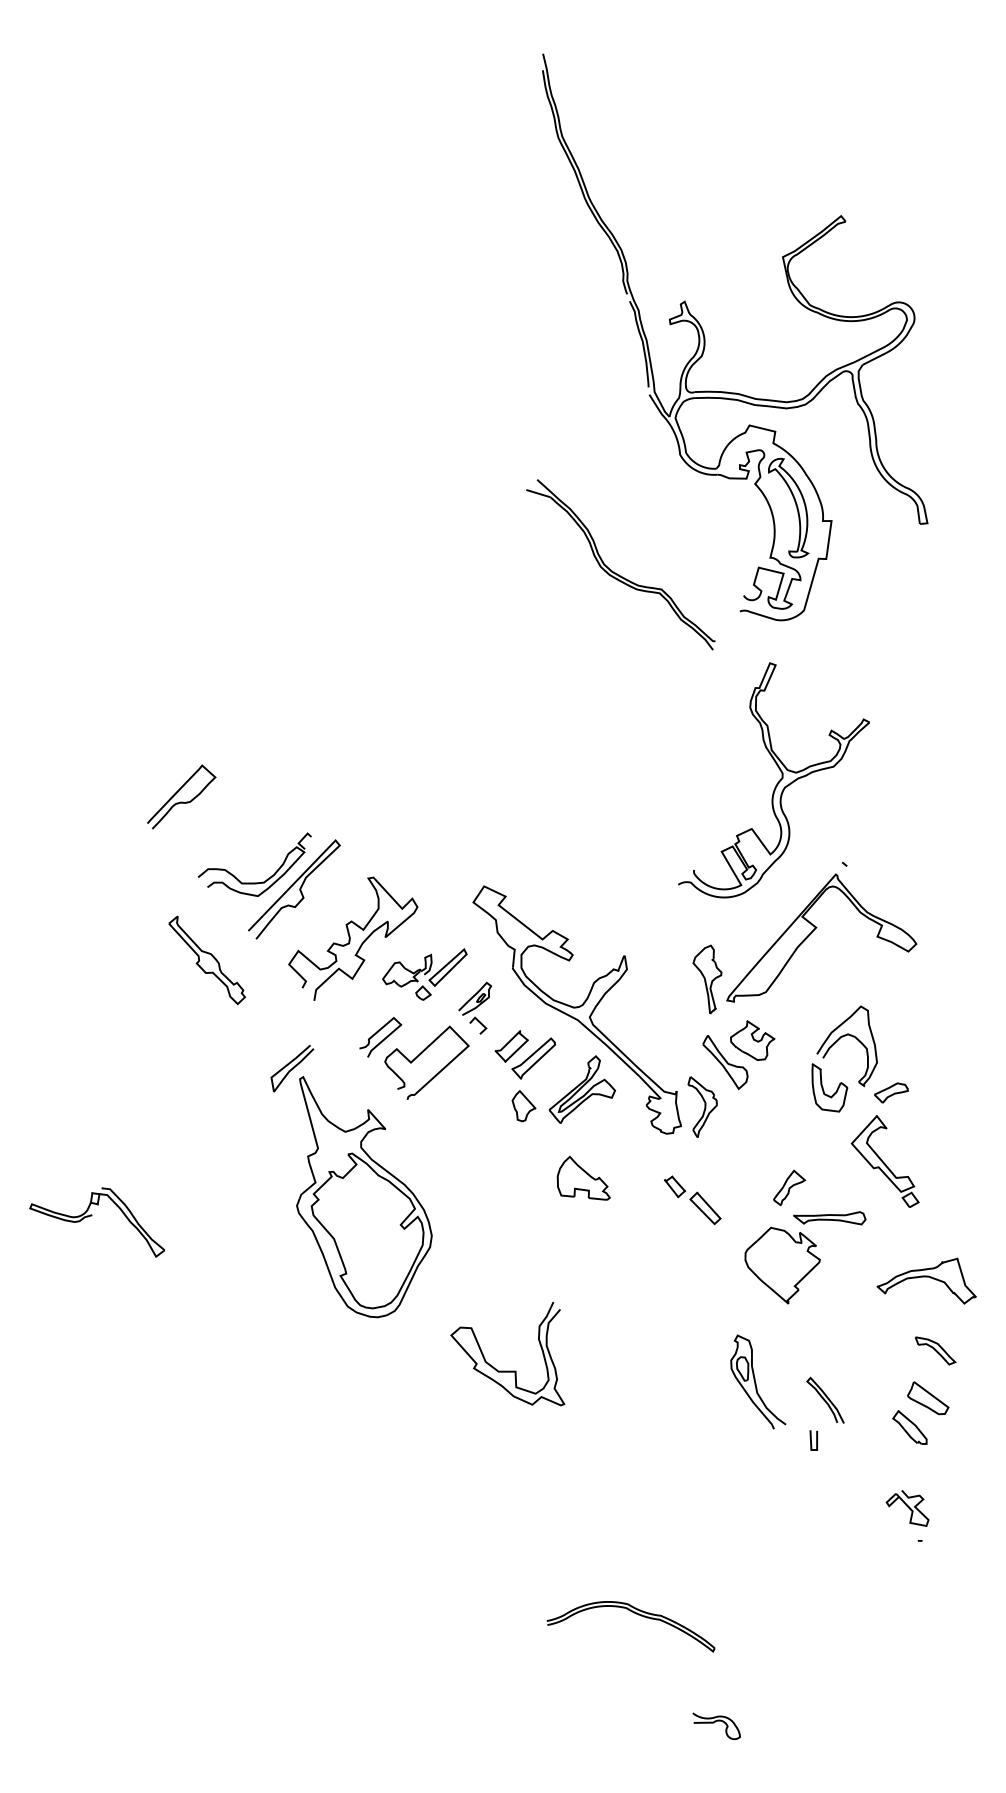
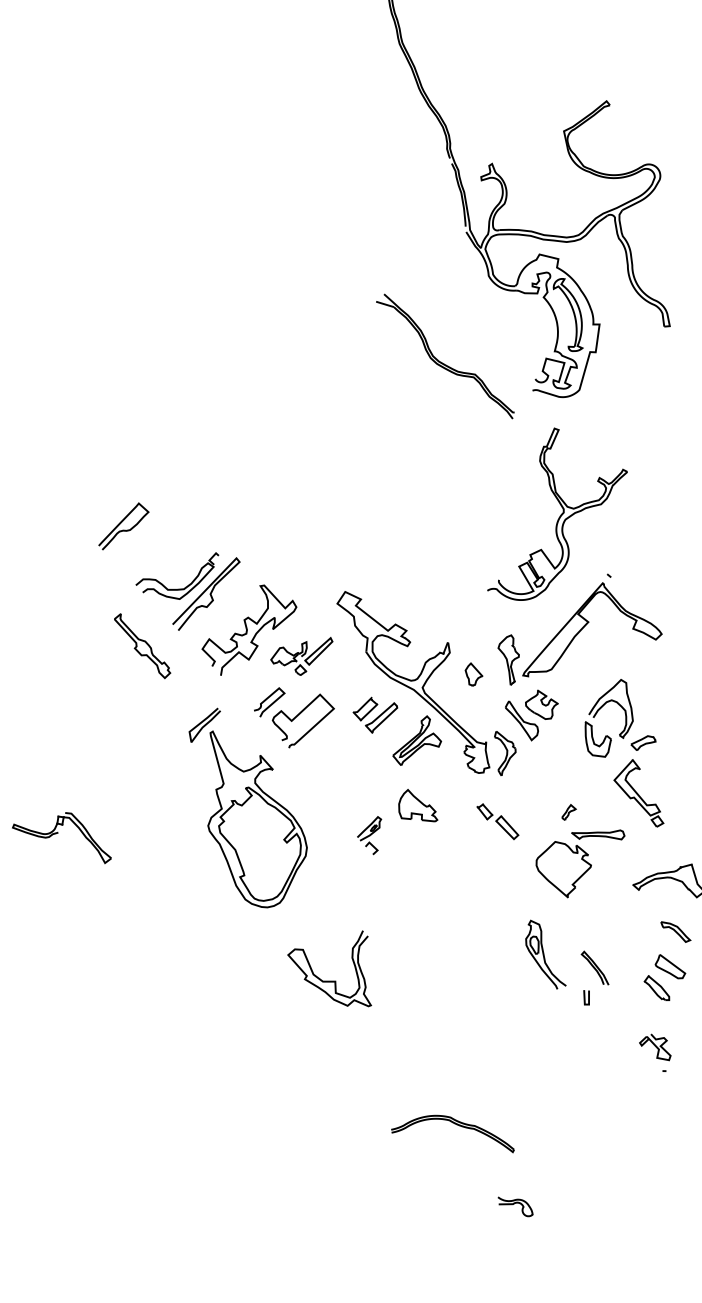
part: (475, 1007) -> (369, 835), moved
part: (523, 1106) -> (473, 674), moved
part: (789, 1187) -> (568, 812), size x0.6
curve: (507, 1370) -> (329, 980), moved

